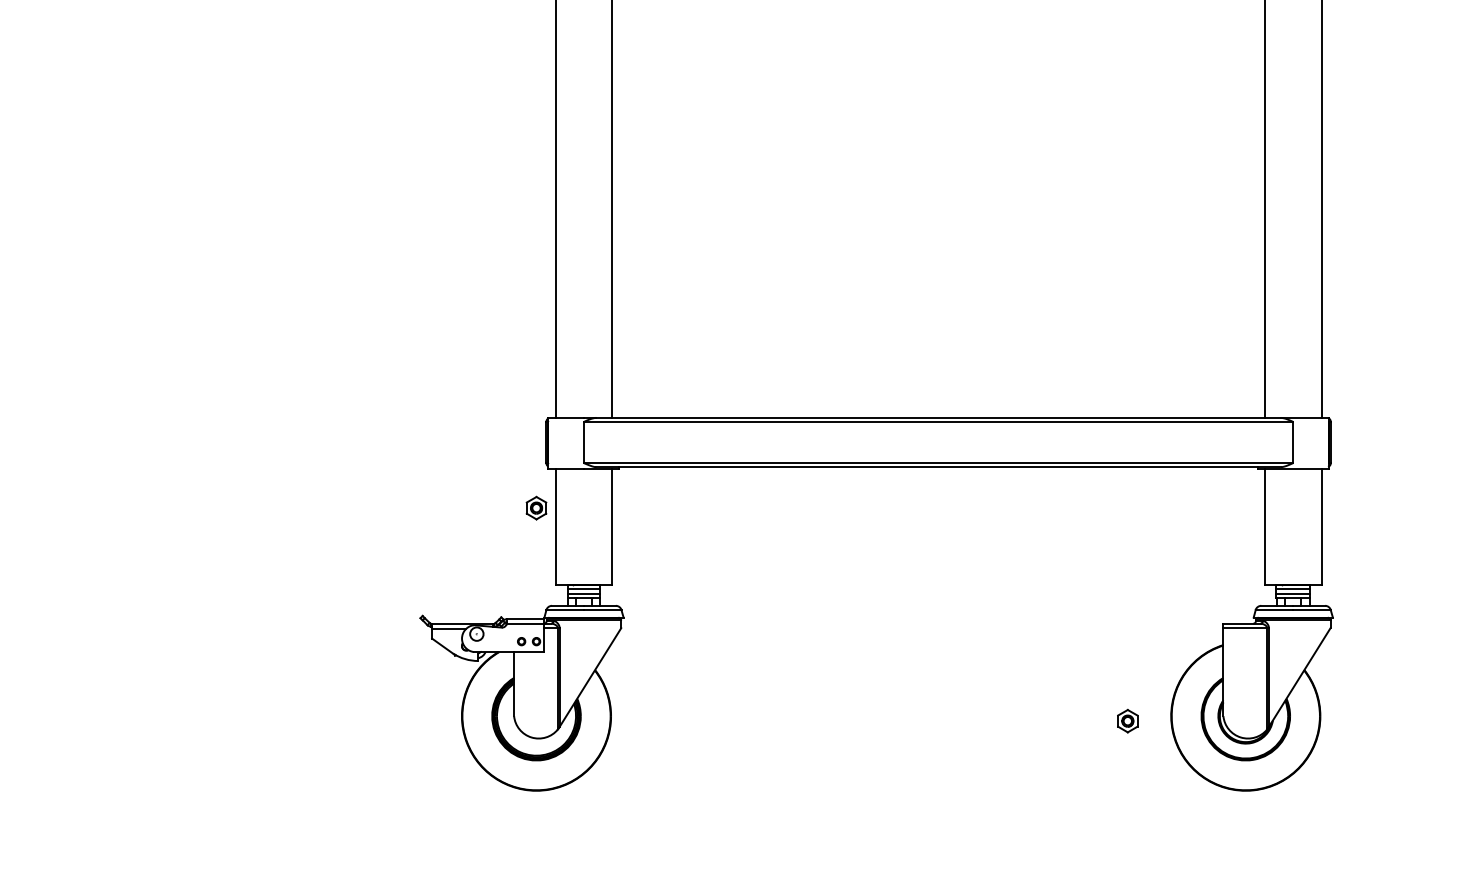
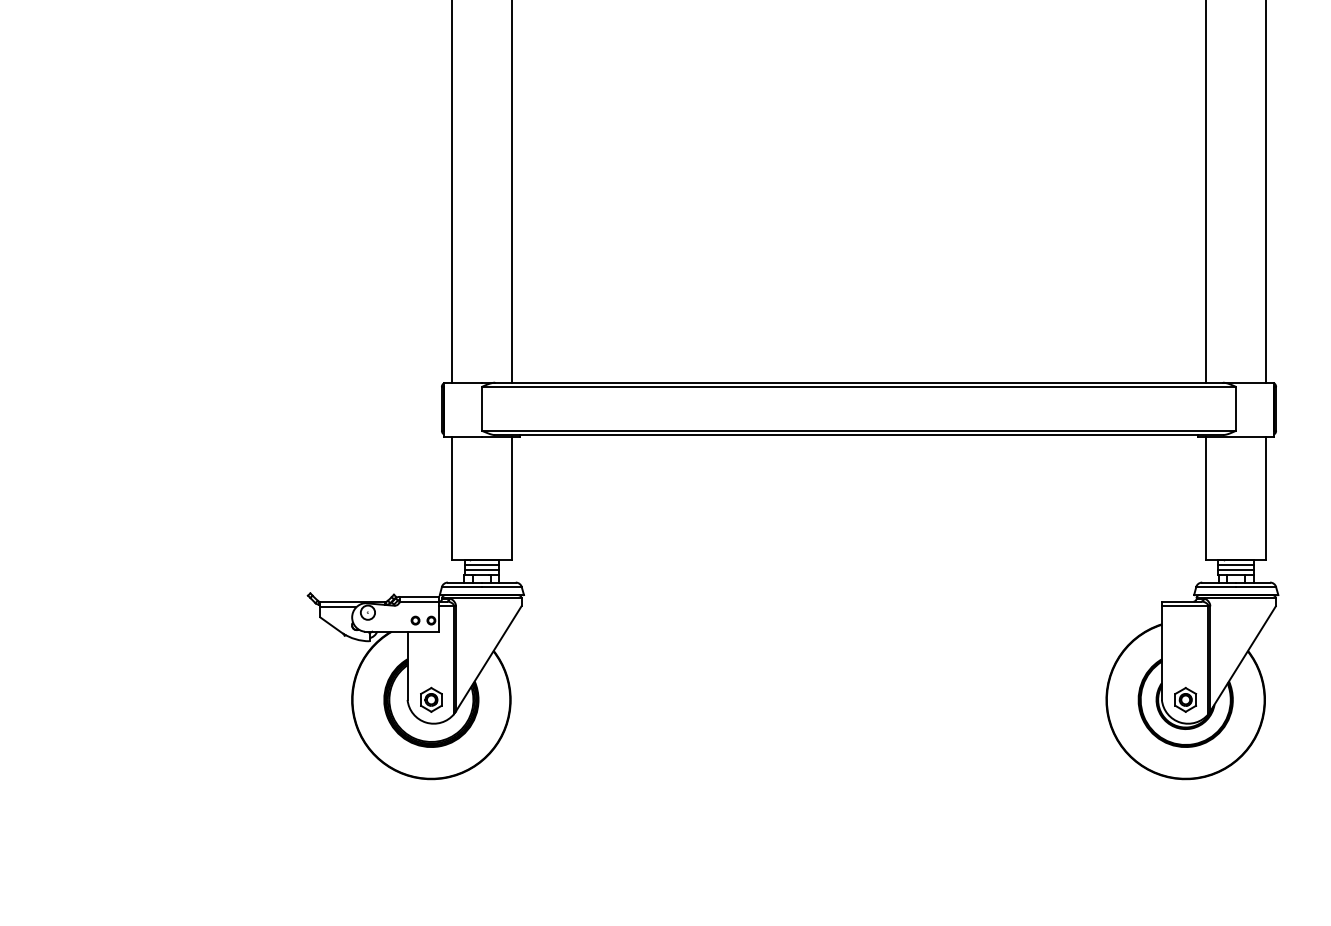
part: (536, 507) -> (431, 699), moved
part: (1127, 720) -> (1185, 699), moved

